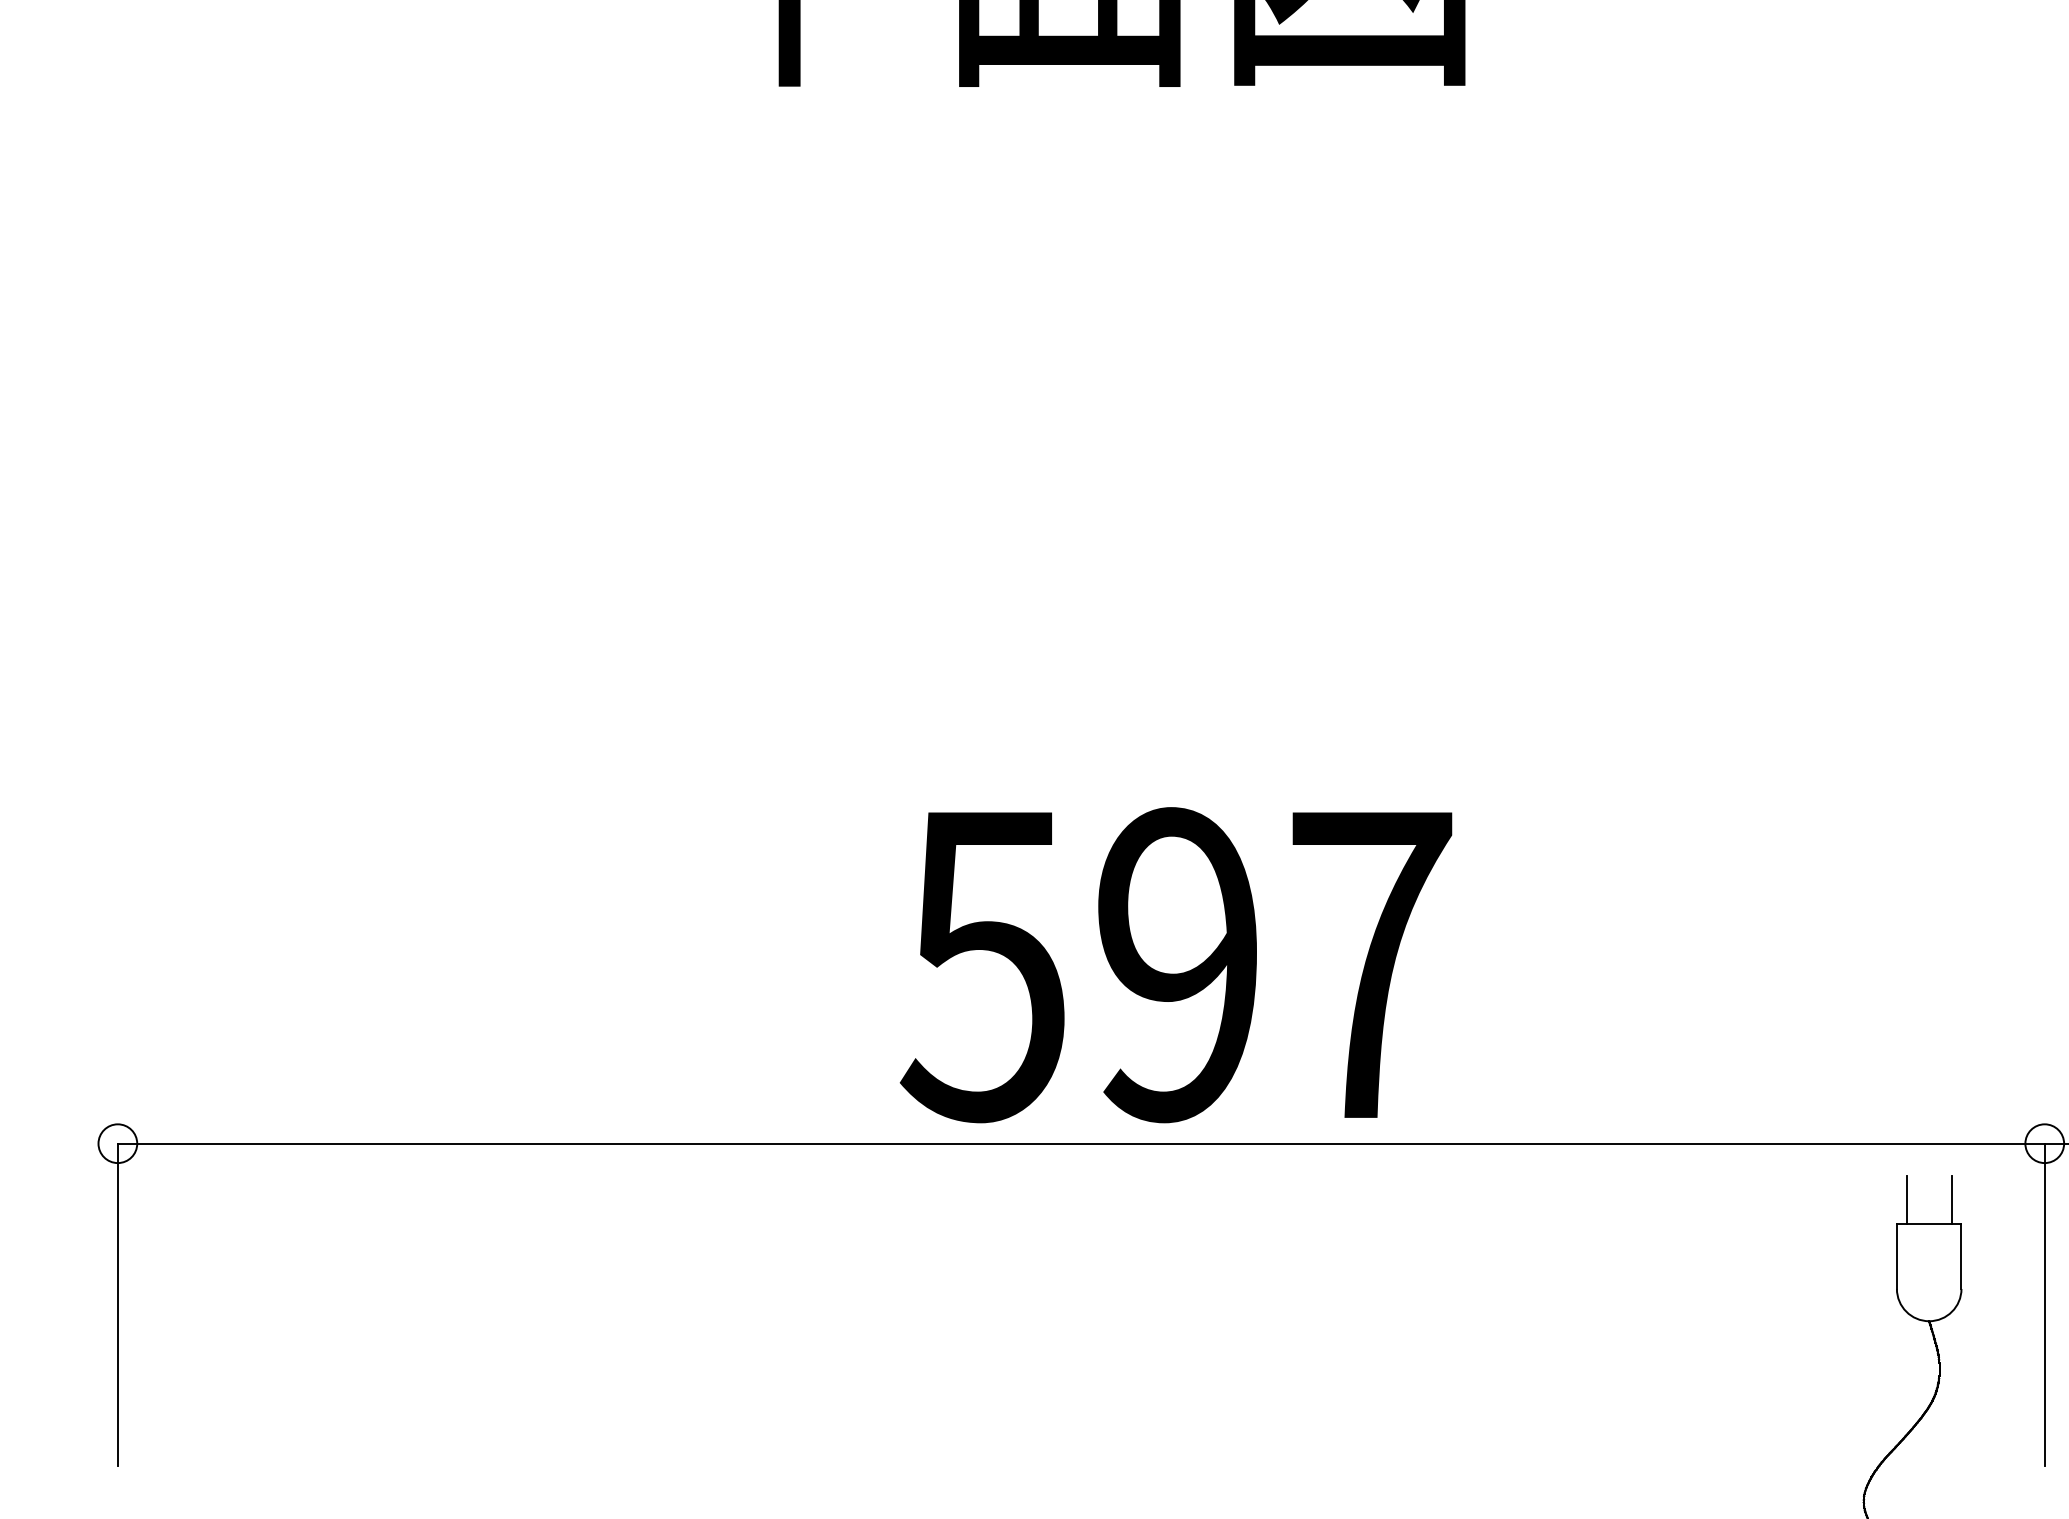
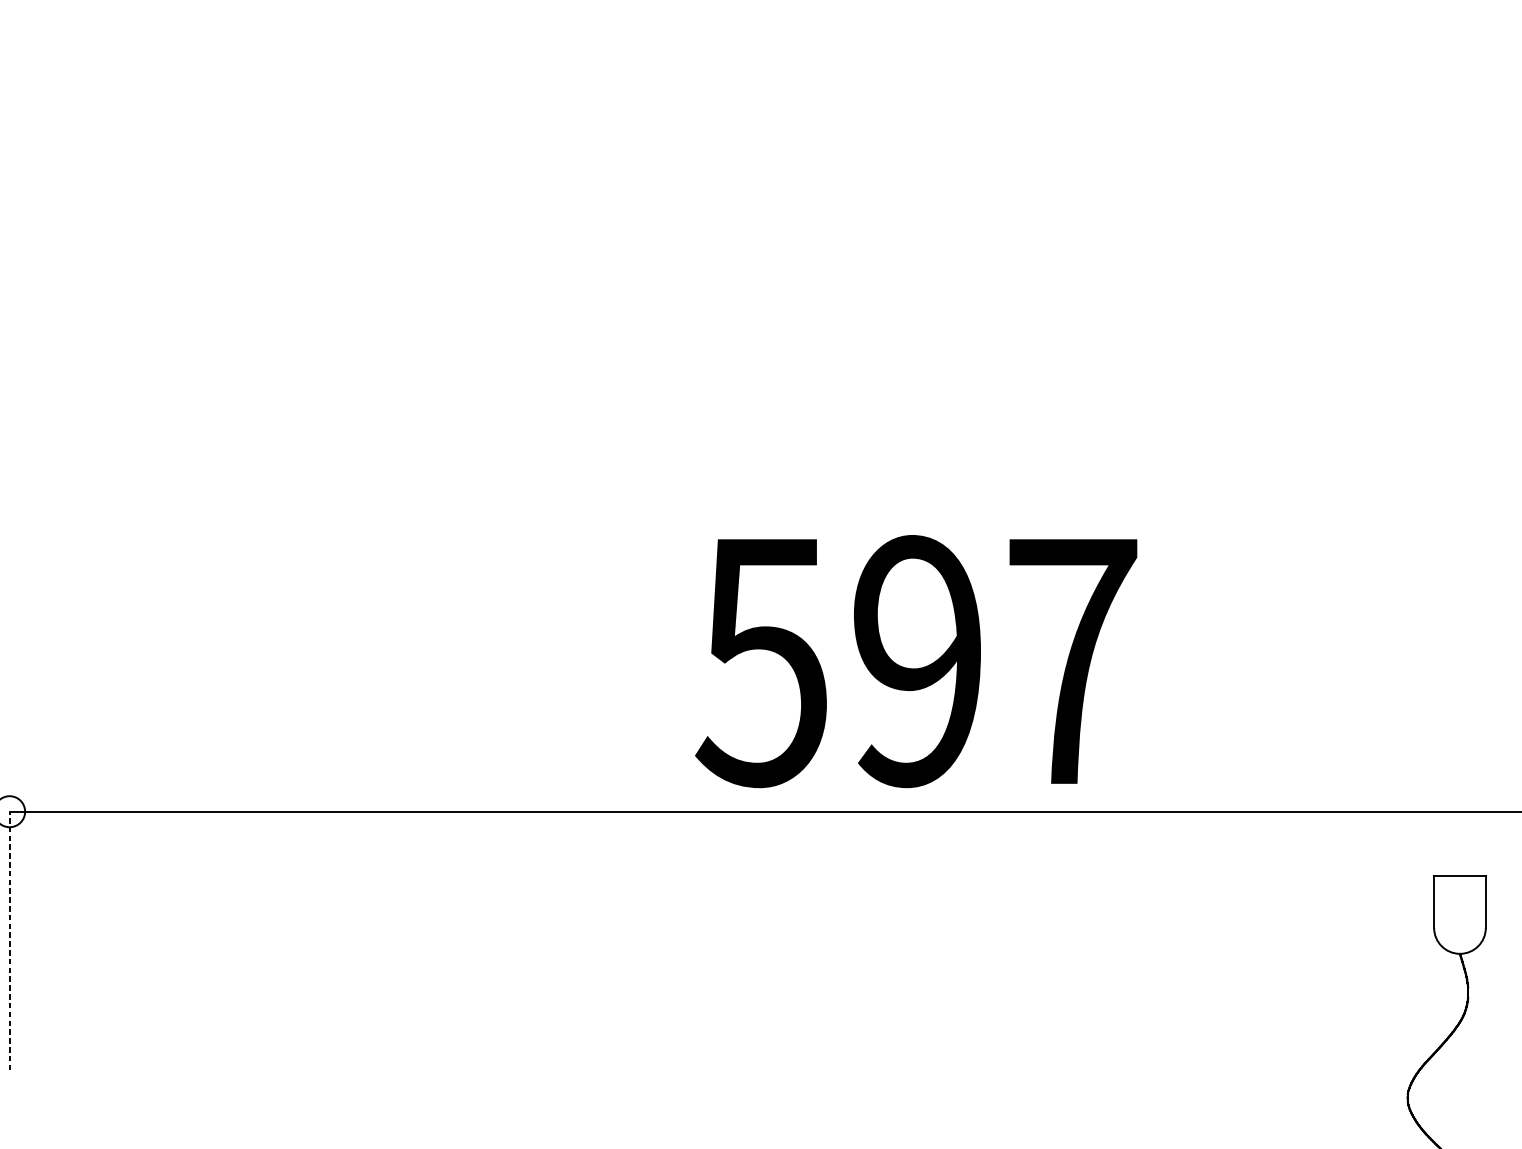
text: (1175, 965) -> (915, 661), moved
line: (1906, 1199) -> (1441, 856), removed
line: (1951, 1199) -> (1477, 856), removed
line: (117, 1304) -> (9, 940), solid -> dashed

